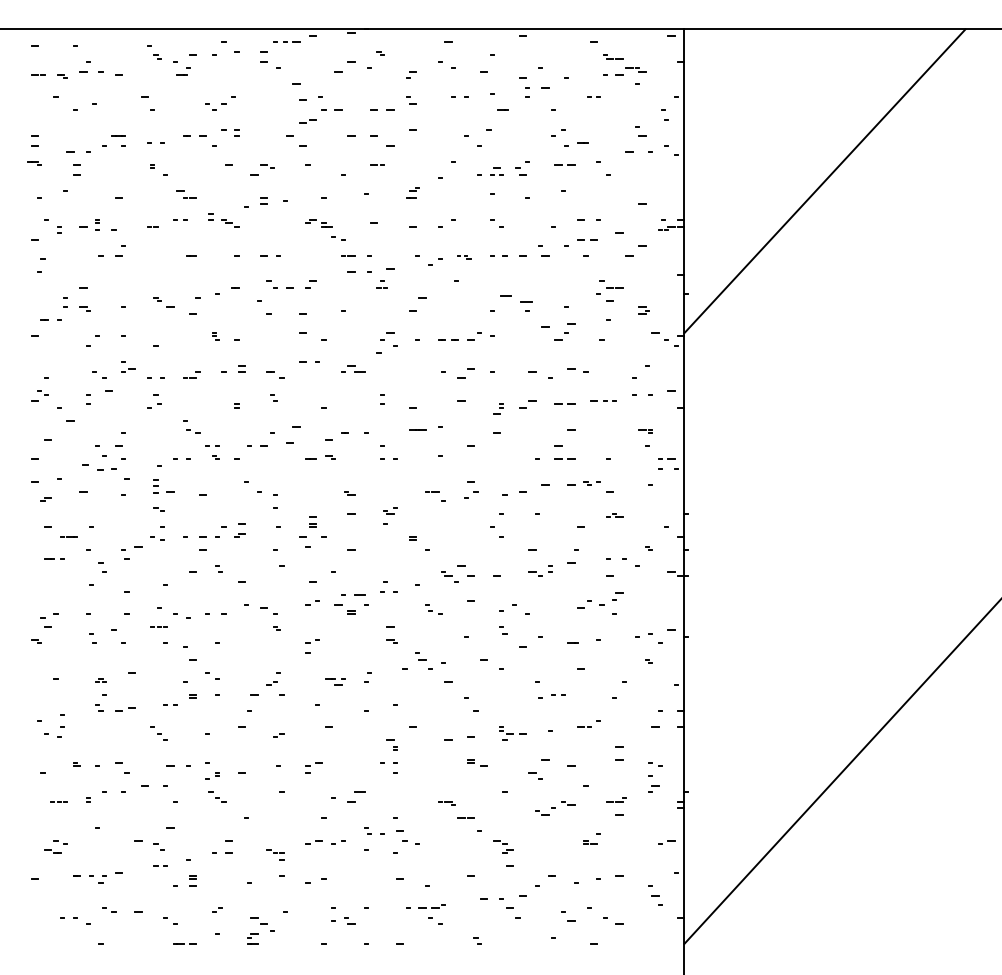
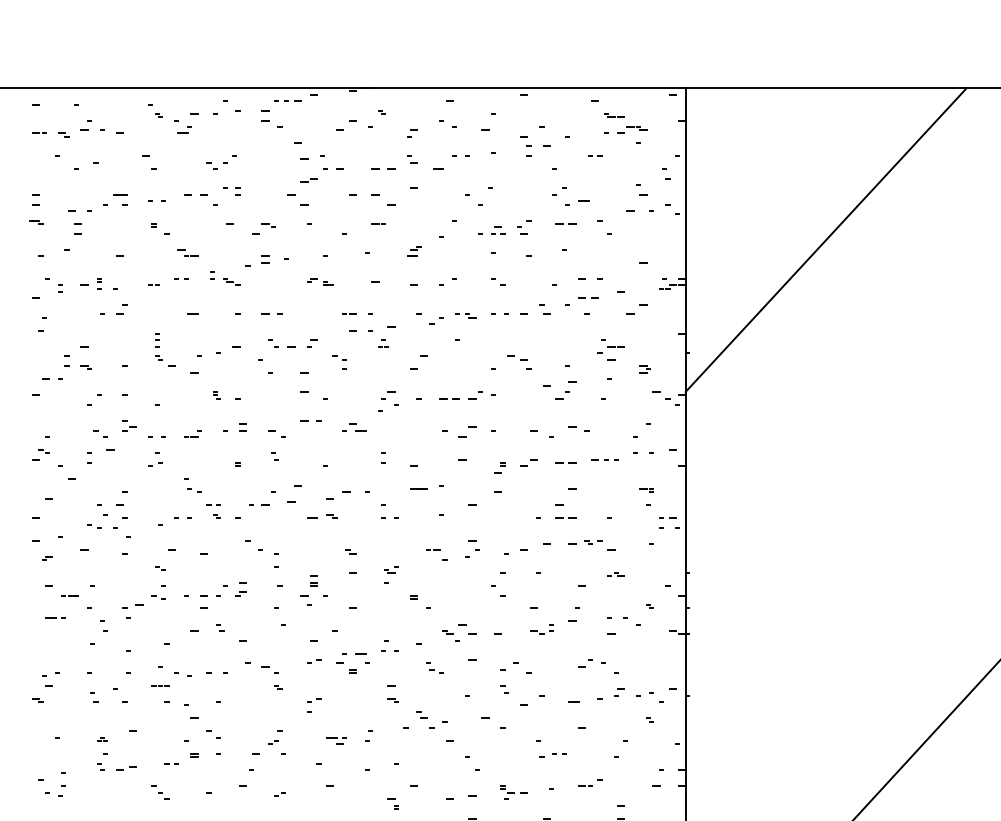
line: (502, 109) -> (437, 168), moved
part: (338, 238) -> (339, 358), moved
part: (464, 257) -> (465, 316), size x1.43
part: (516, 299) -> (517, 358), size x0.62
part: (92, 467) -> (93, 526), size x0.62
part: (155, 486) -> (156, 340), moved
part: (617, 596) -> (618, 692), moved

